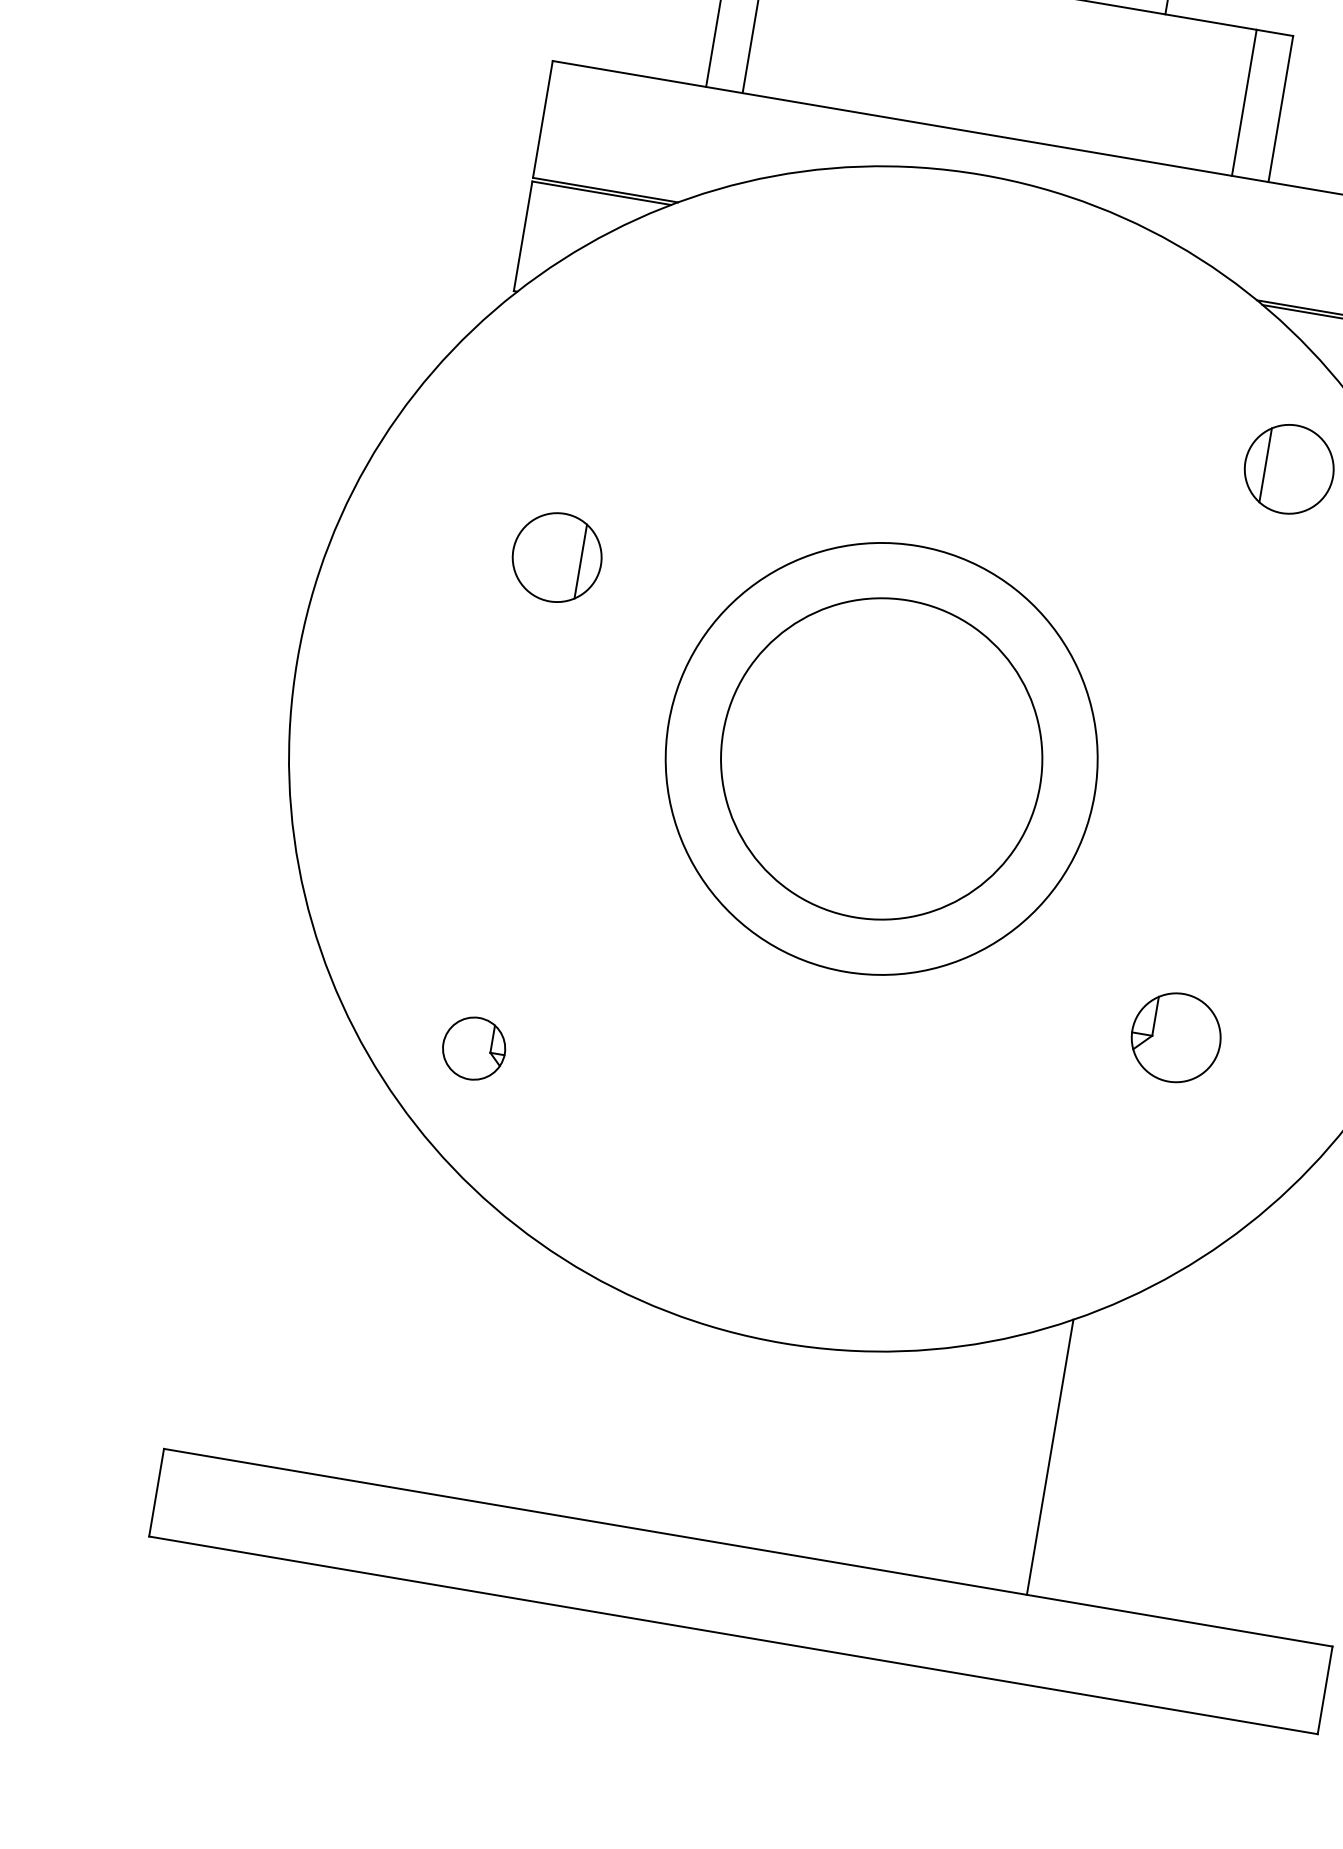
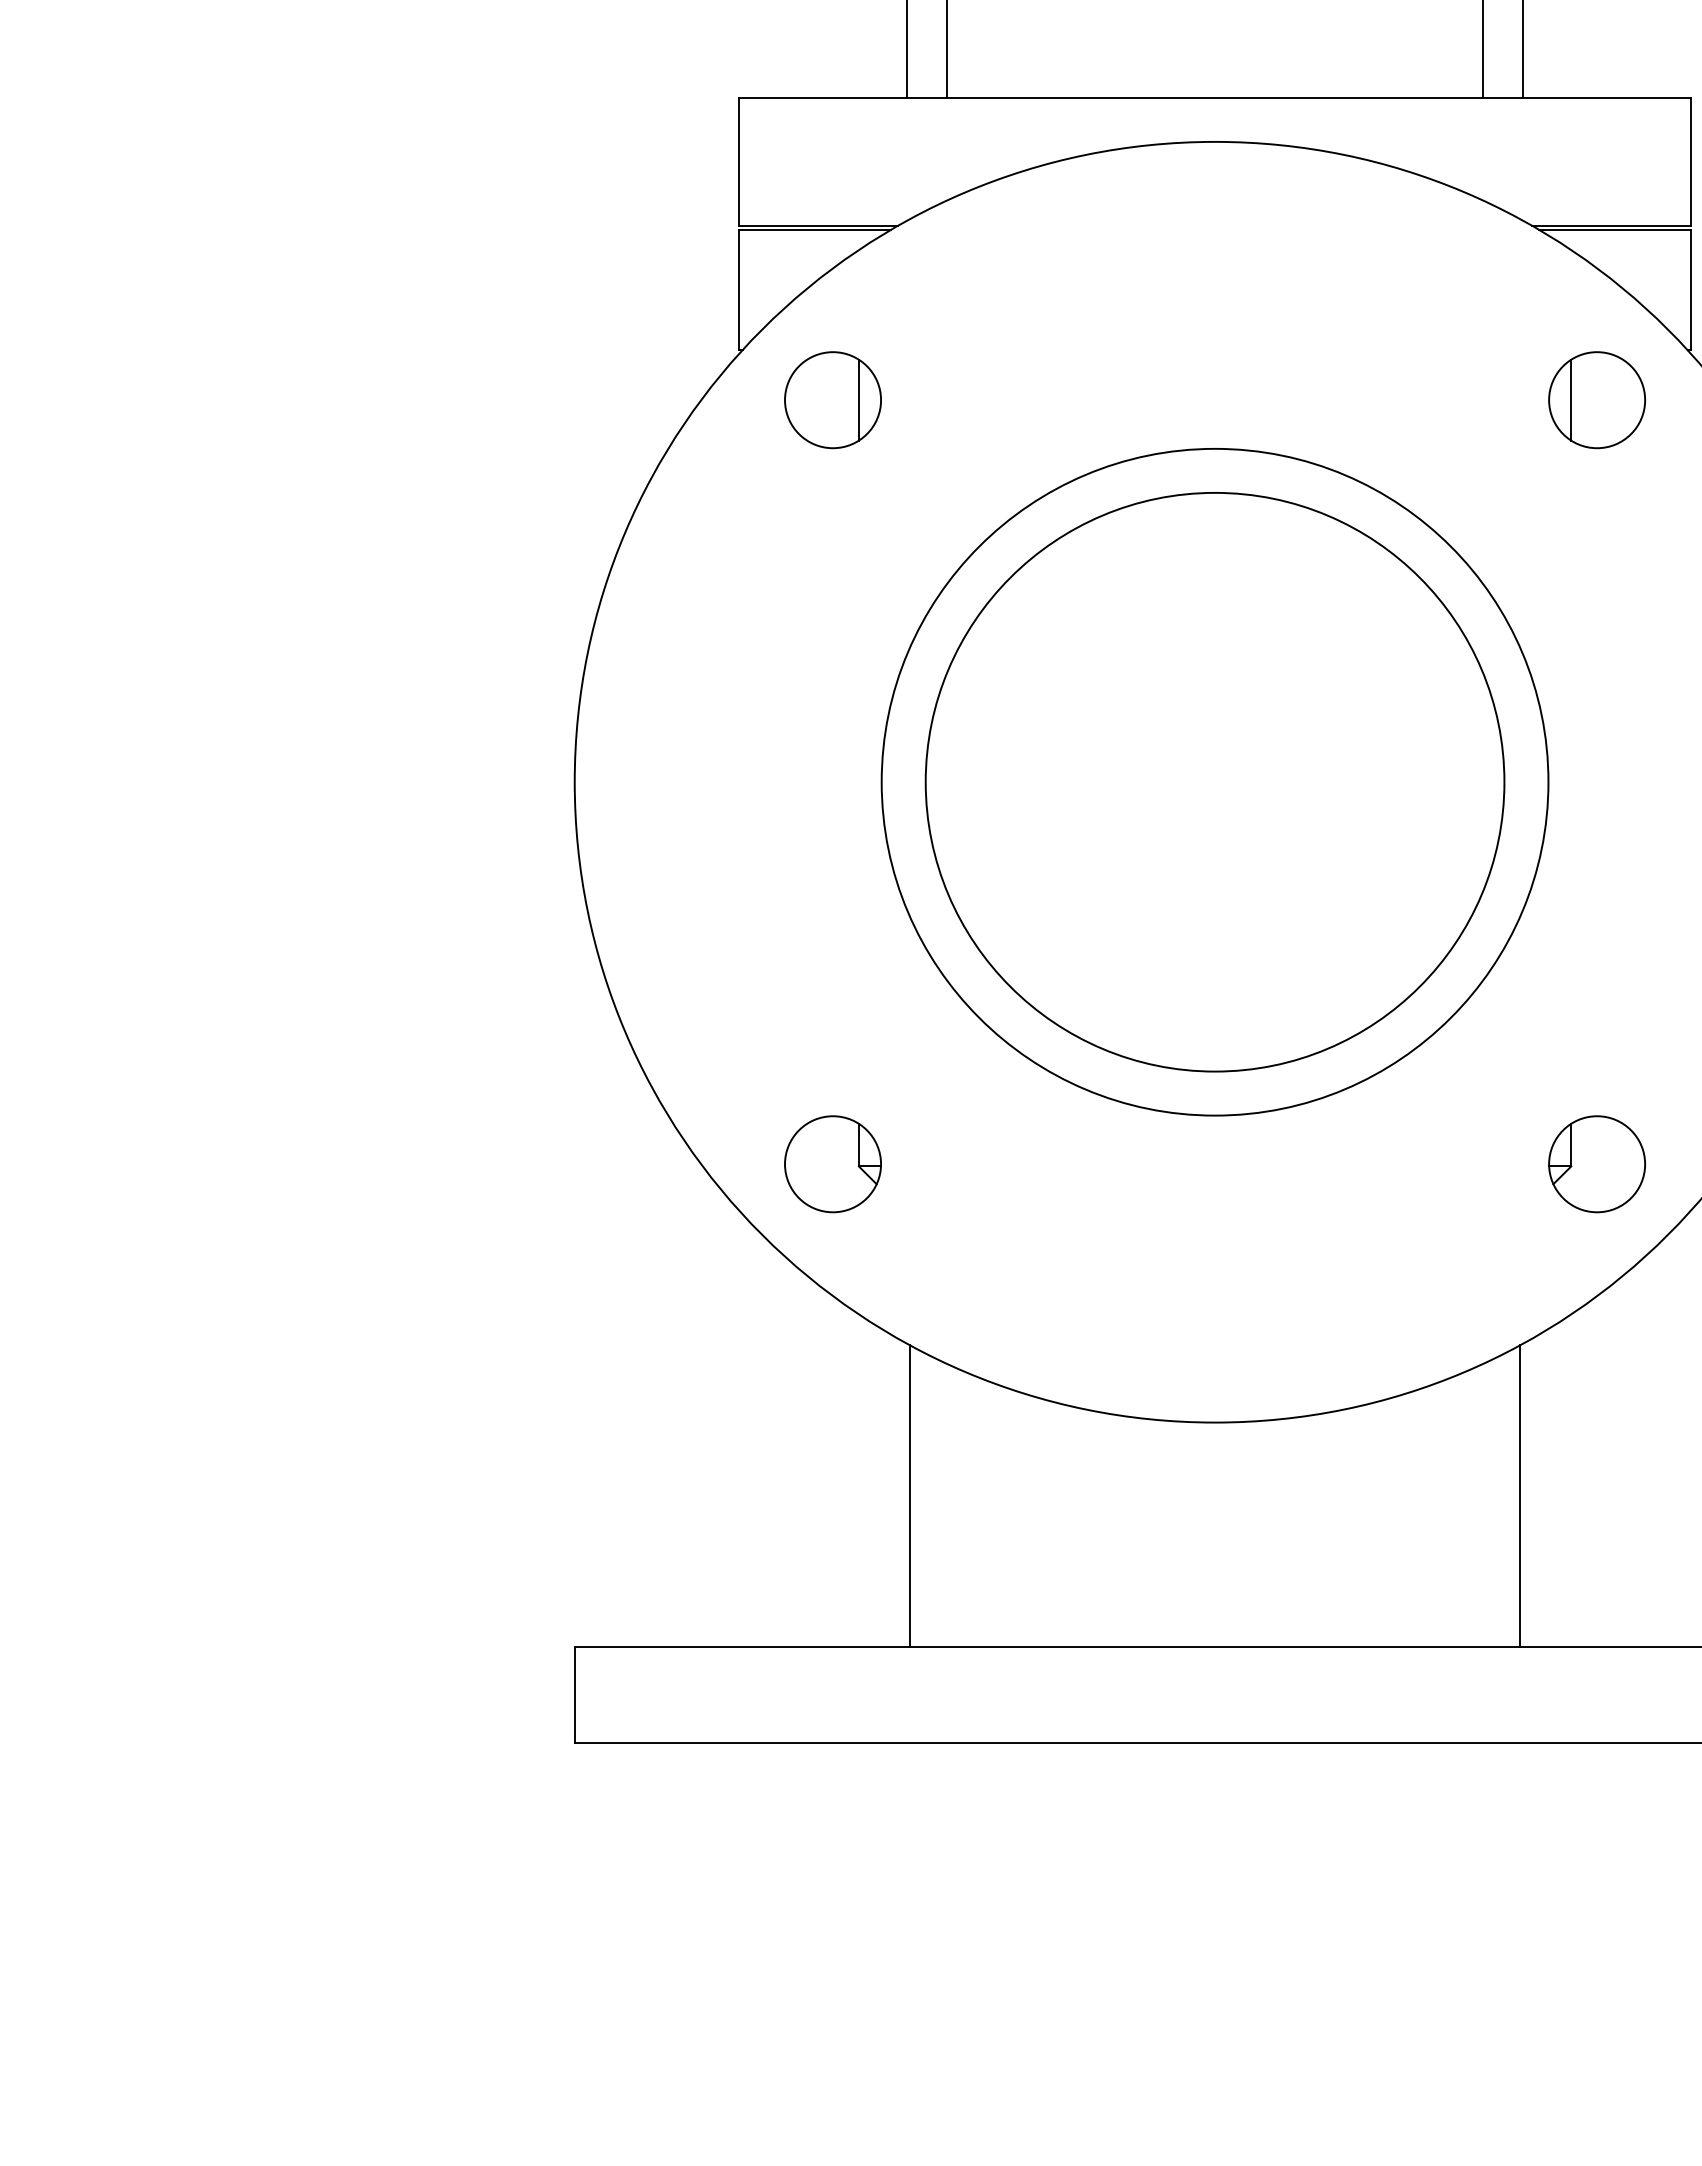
part: (556, 557) -> (832, 400), moved
circle: (881, 758) -> (1214, 781), size x1.43
circle: (881, 758) -> (1214, 781), size x1.67
part: (1175, 1037) -> (1596, 1164), moved
part: (473, 1048) -> (832, 1164), size x1.43
line: (492, 1362) -> (909, 1495), added

